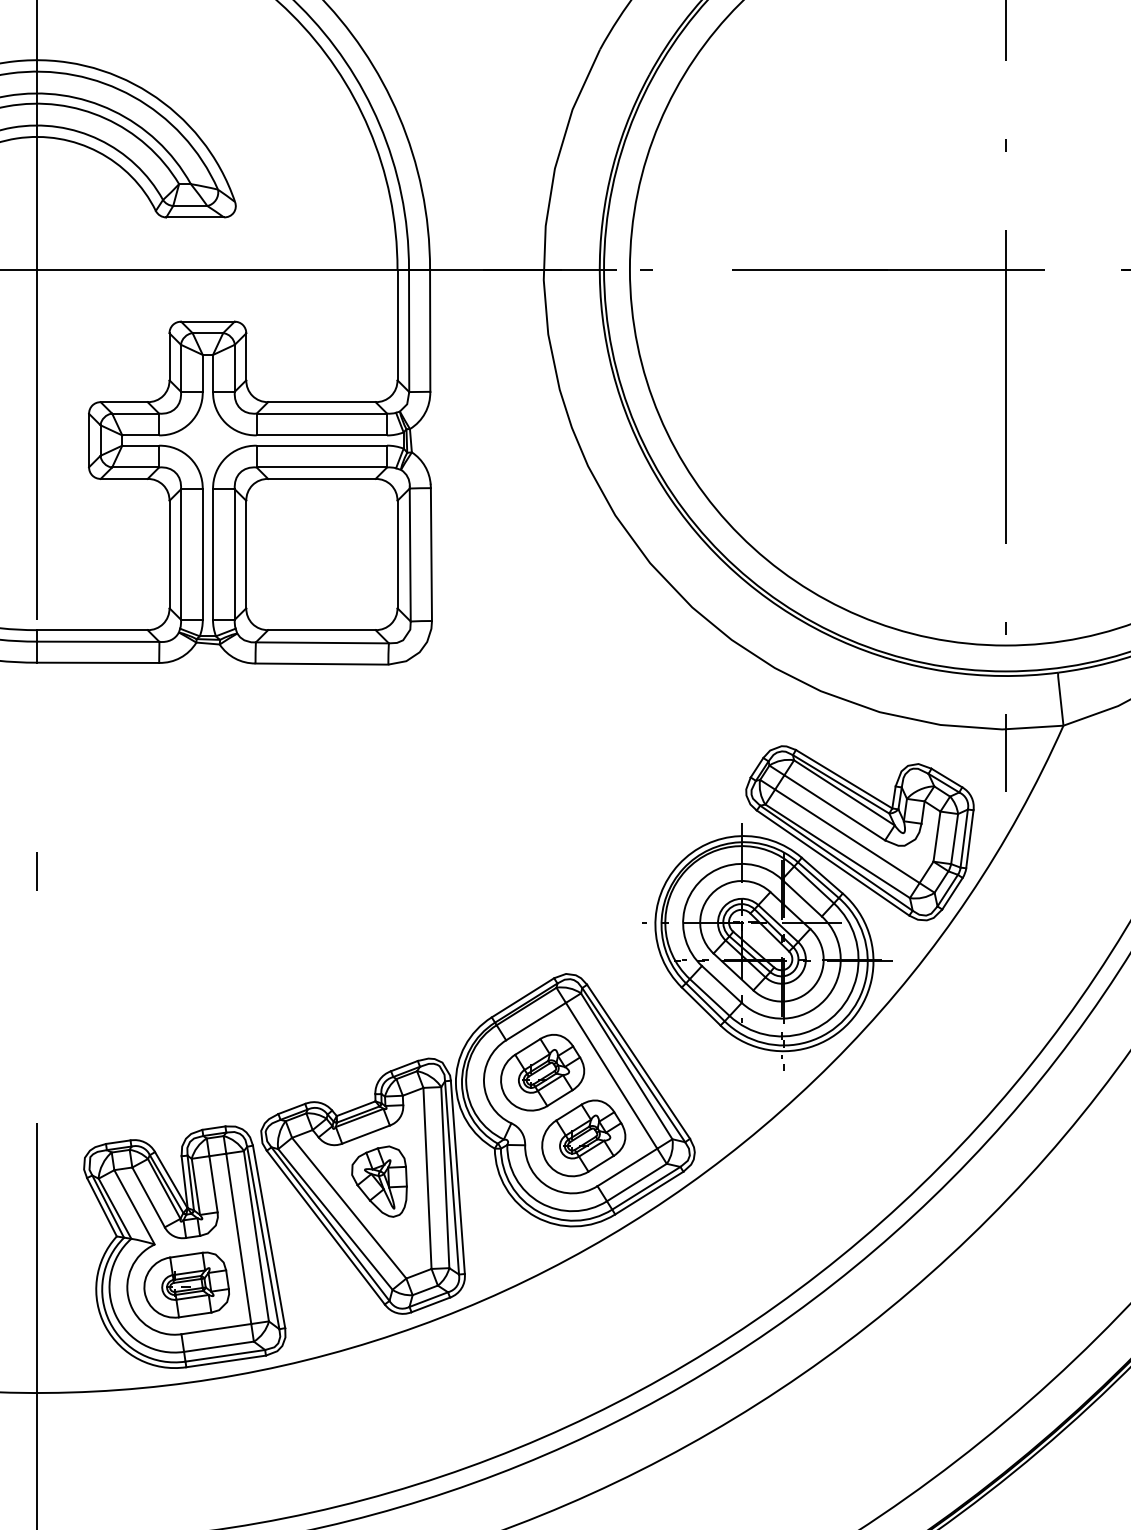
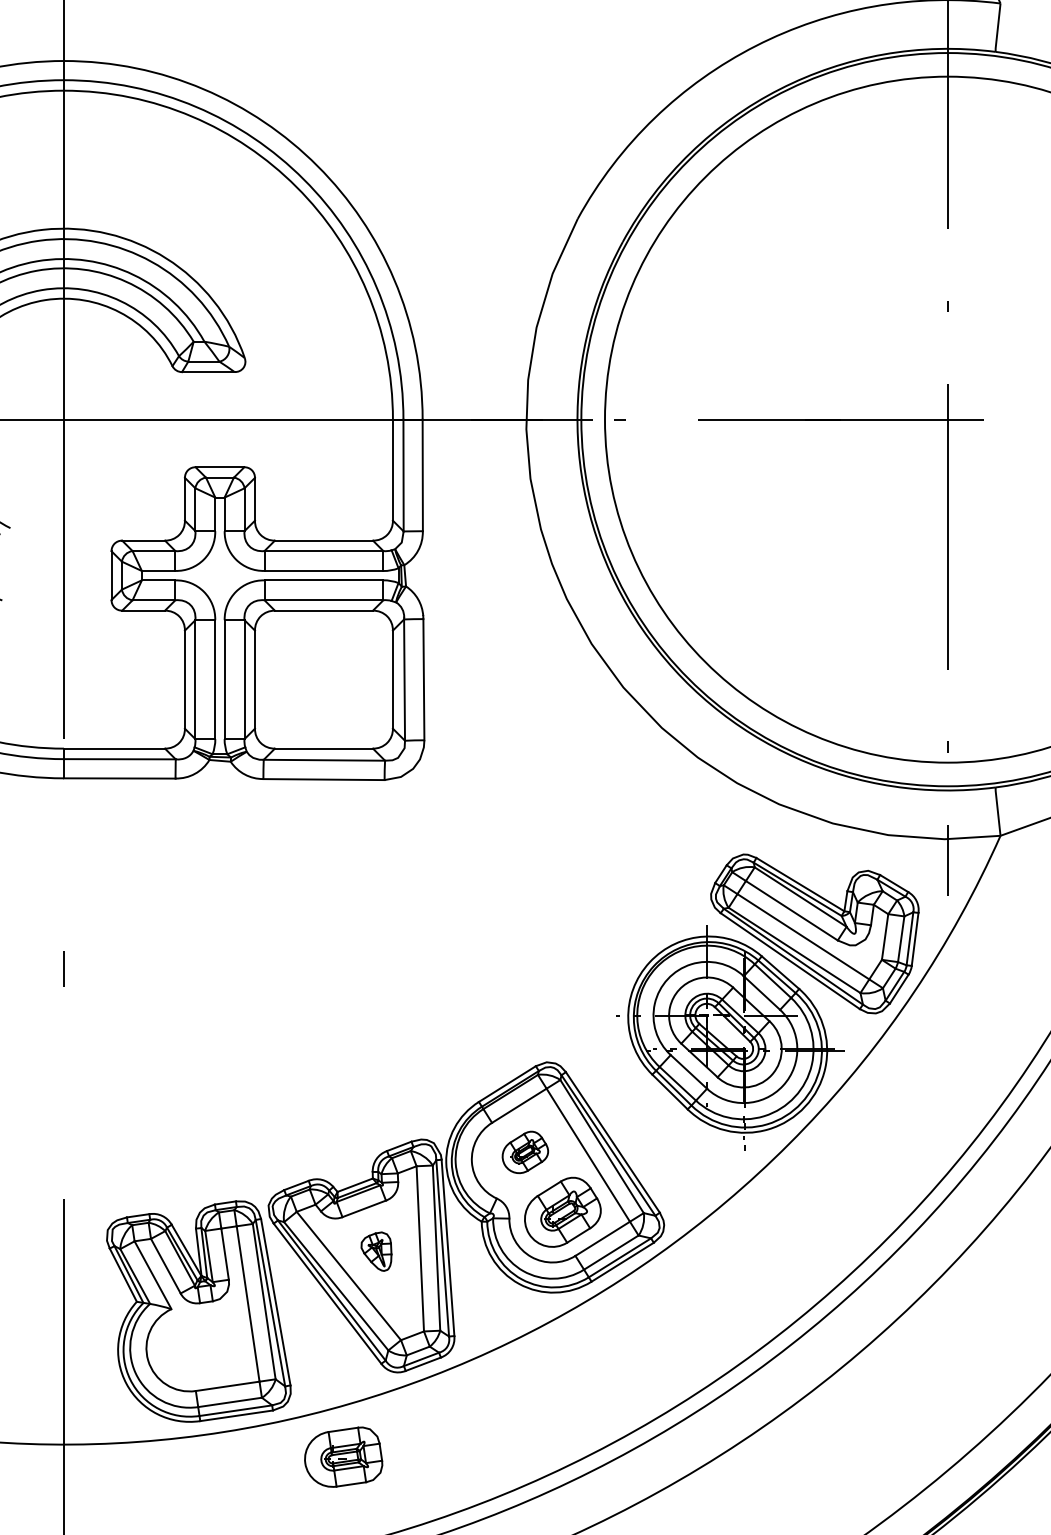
part: (542, 1072) -> (525, 1152), size x0.6
part: (379, 1181) -> (376, 1251), size x0.6
part: (186, 1284) -> (343, 1456), moved

